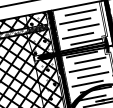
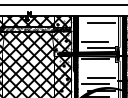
line: (75, 21) -> (95, 29), removed
line: (83, 26) -> (101, 35), removed
line: (90, 60) -> (101, 64), removed
line: (84, 69) -> (95, 71), removed

